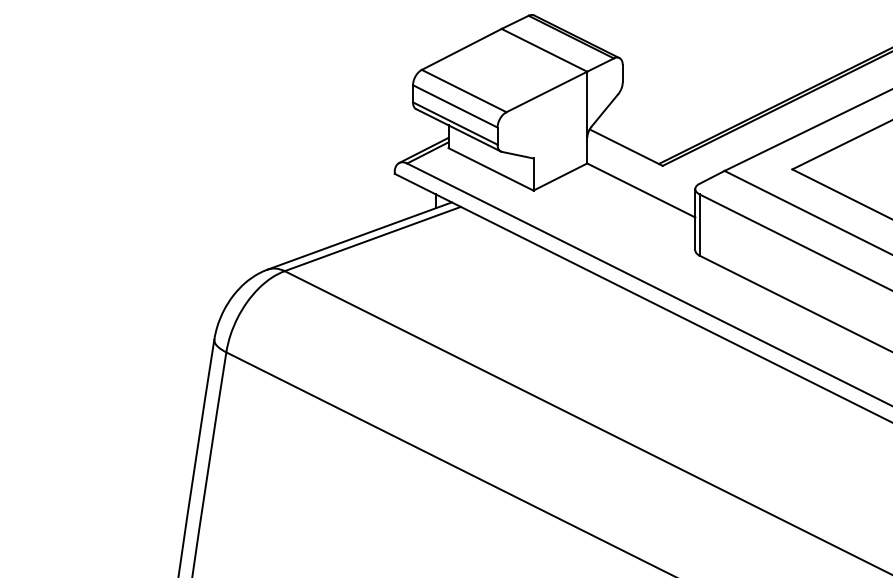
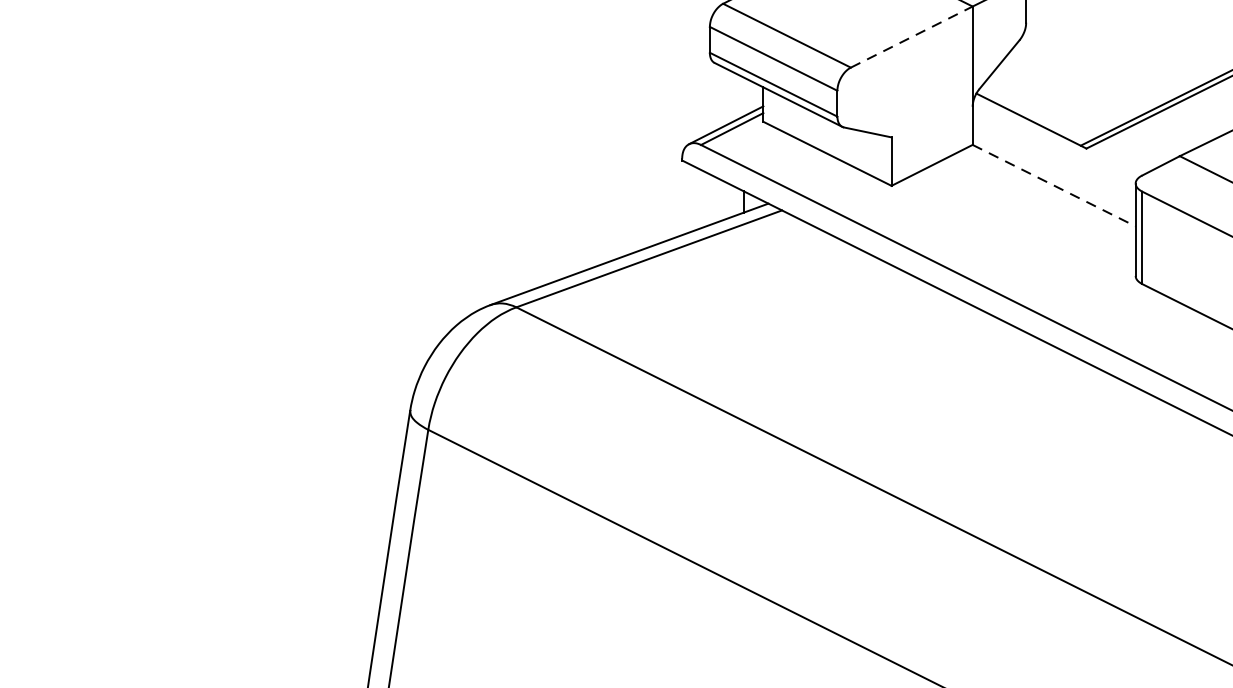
line: (547, 91) -> (912, 36), solid -> dashed
line: (641, 190) -> (1054, 185), solid -> dashed

